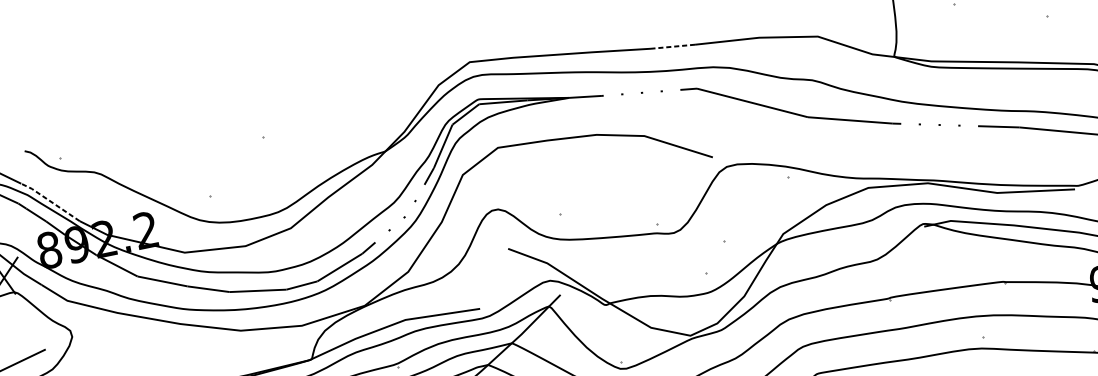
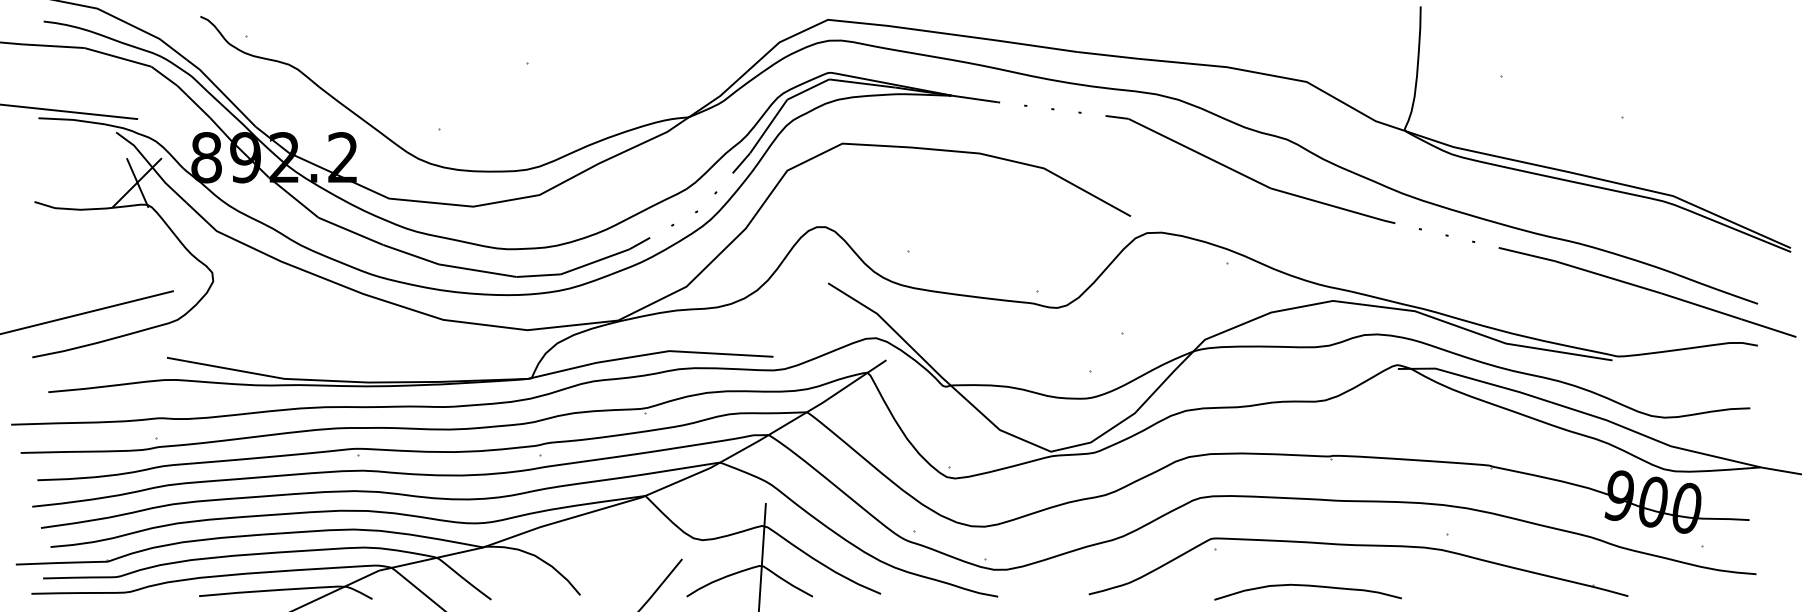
line: (672, 46) -> (1107, 55), dashed -> solid
line: (50, 201) -> (221, 91), dashed -> solid

